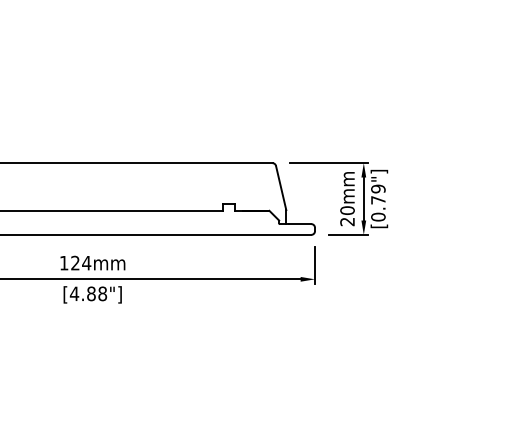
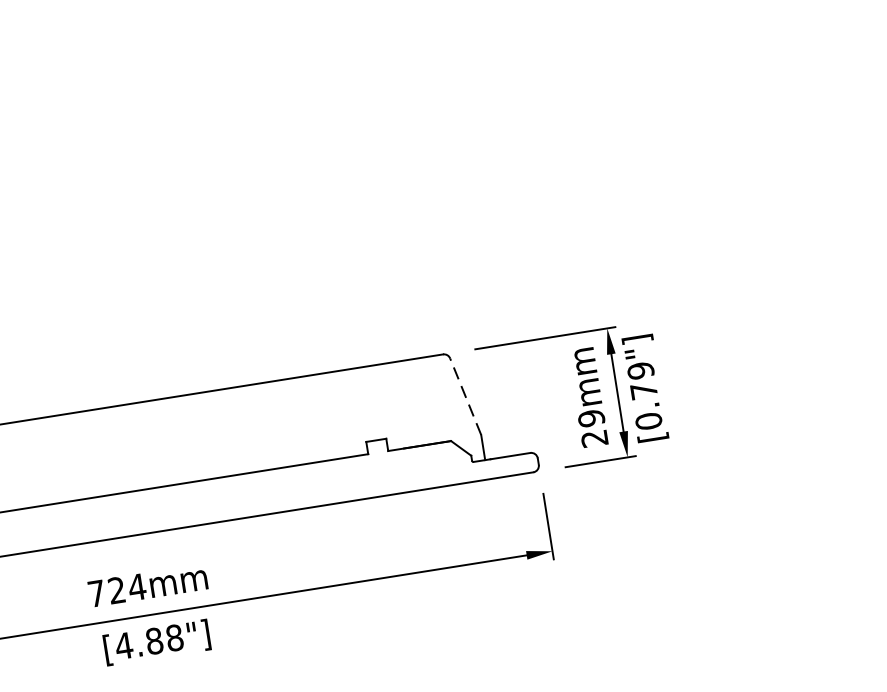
line: (281, 188) -> (466, 397), solid -> dashed
text: (347, 210) -> (591, 418), 20mm -> 29mm
text: (64, 263) -> (97, 594), 124mm -> 724mm

